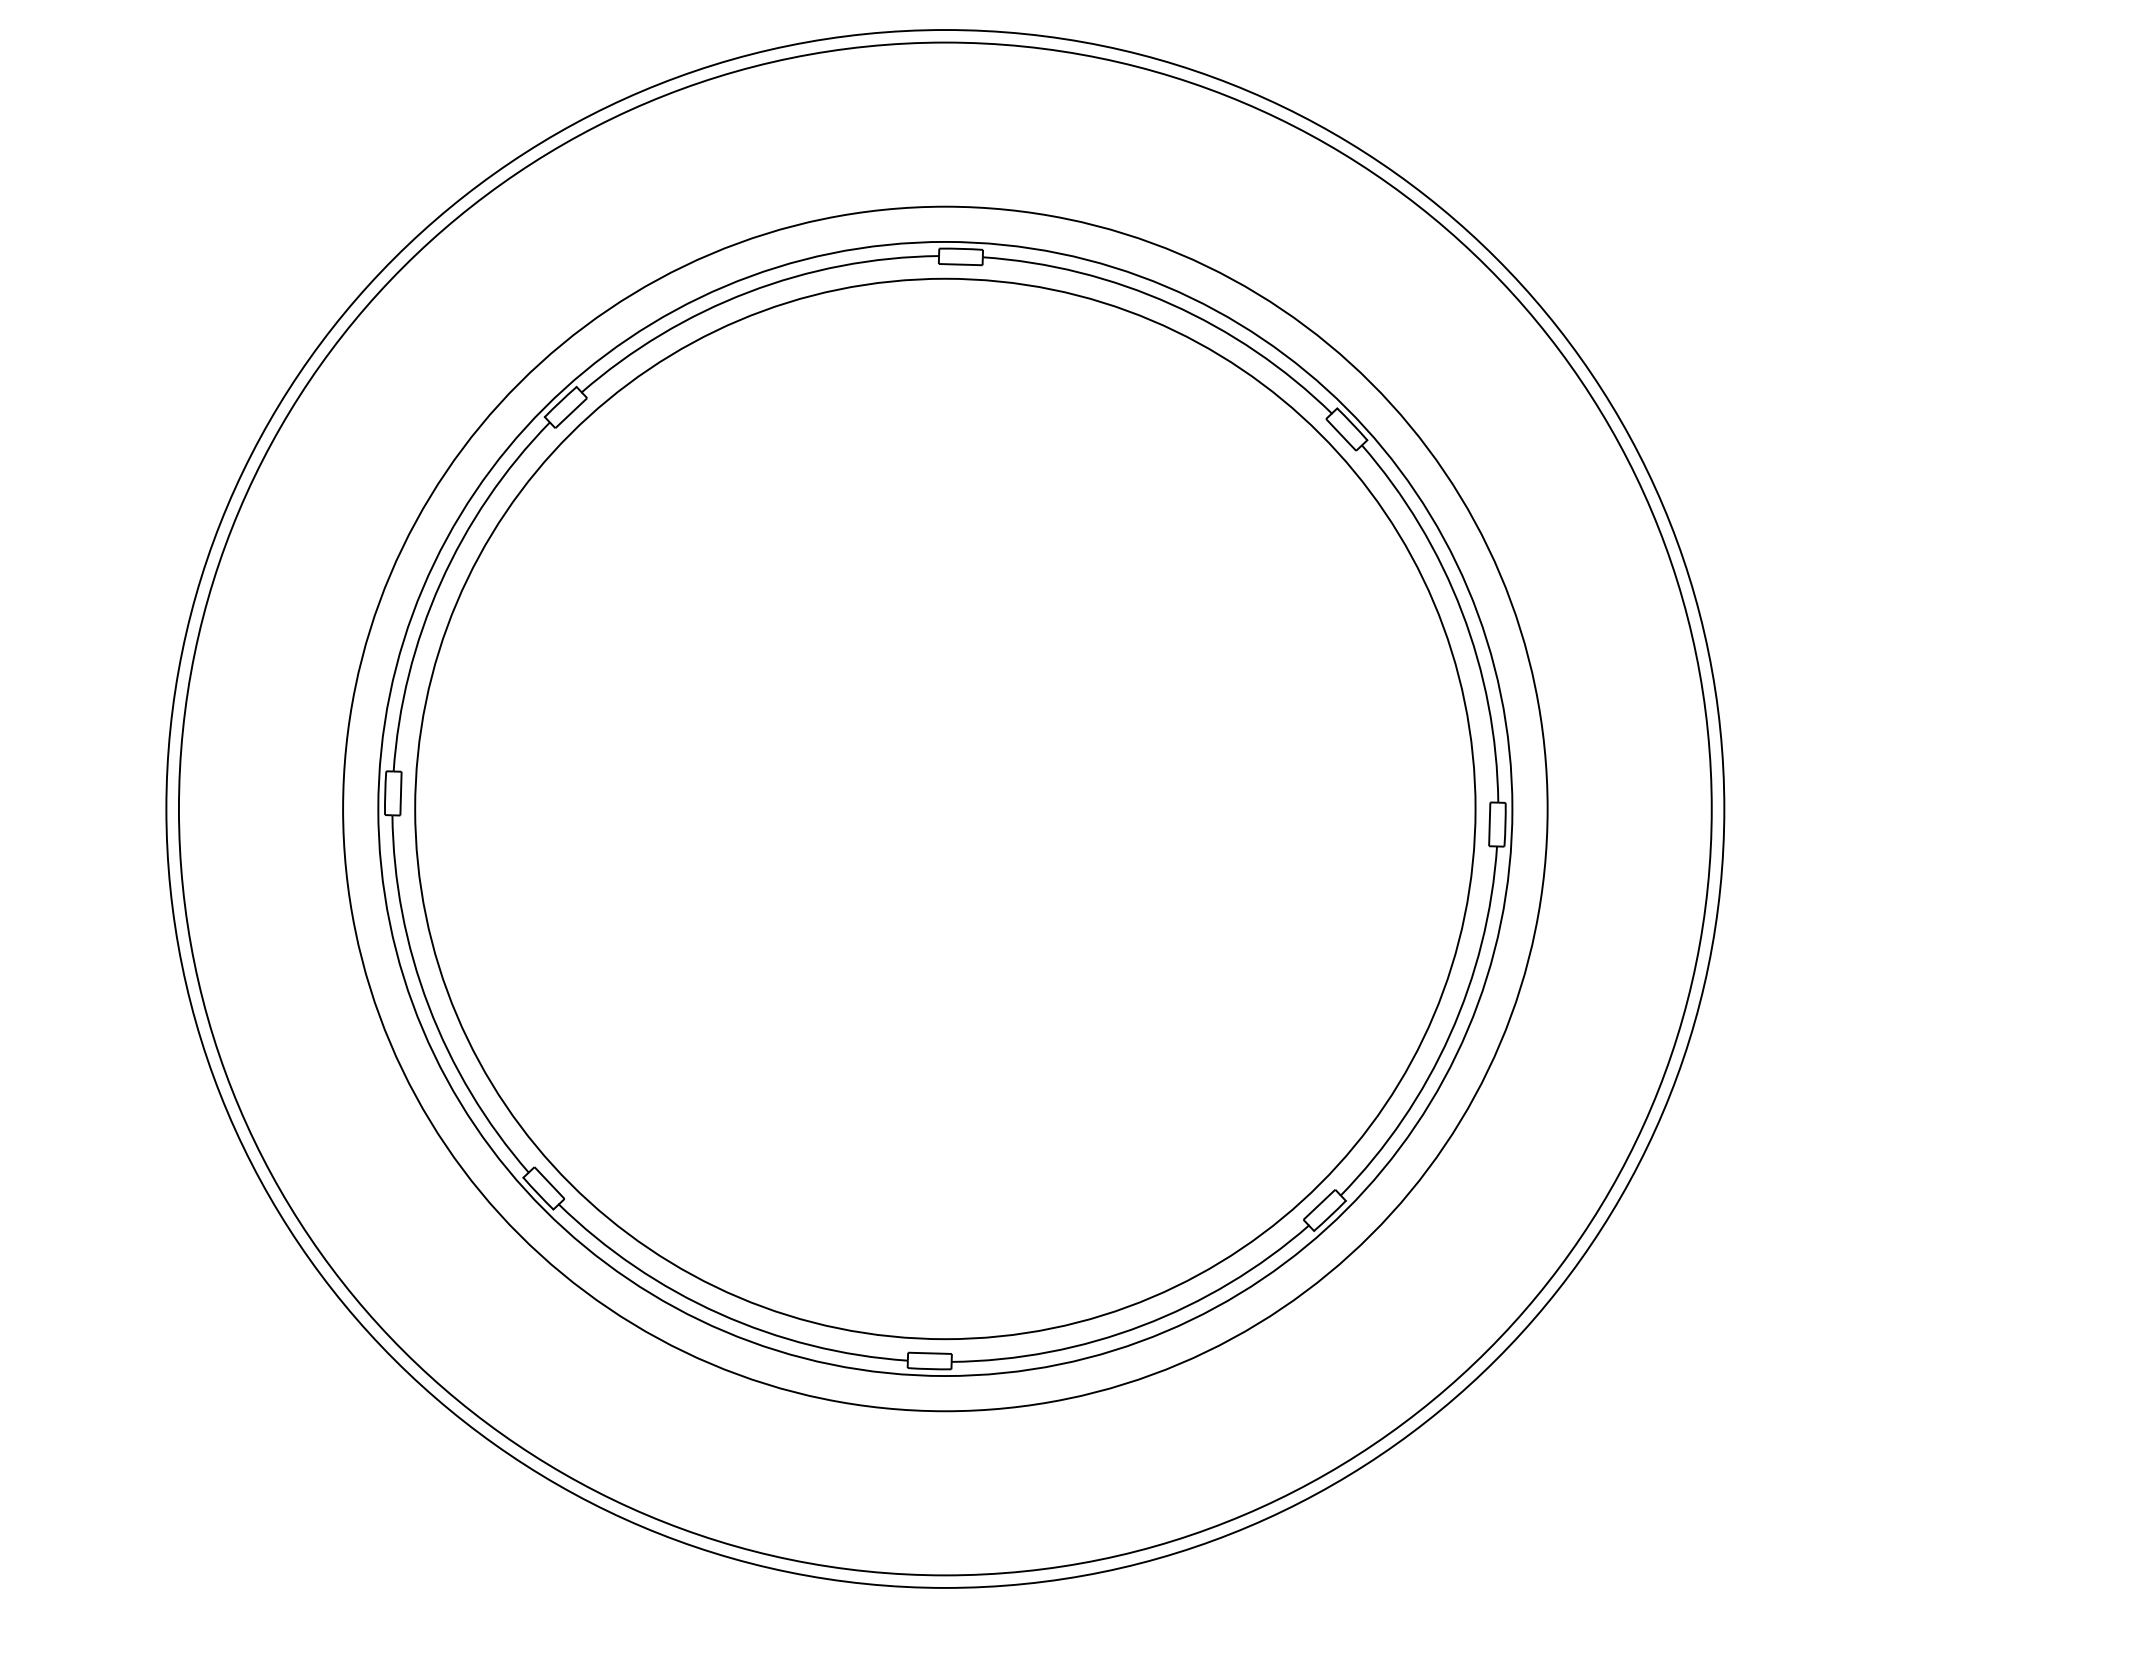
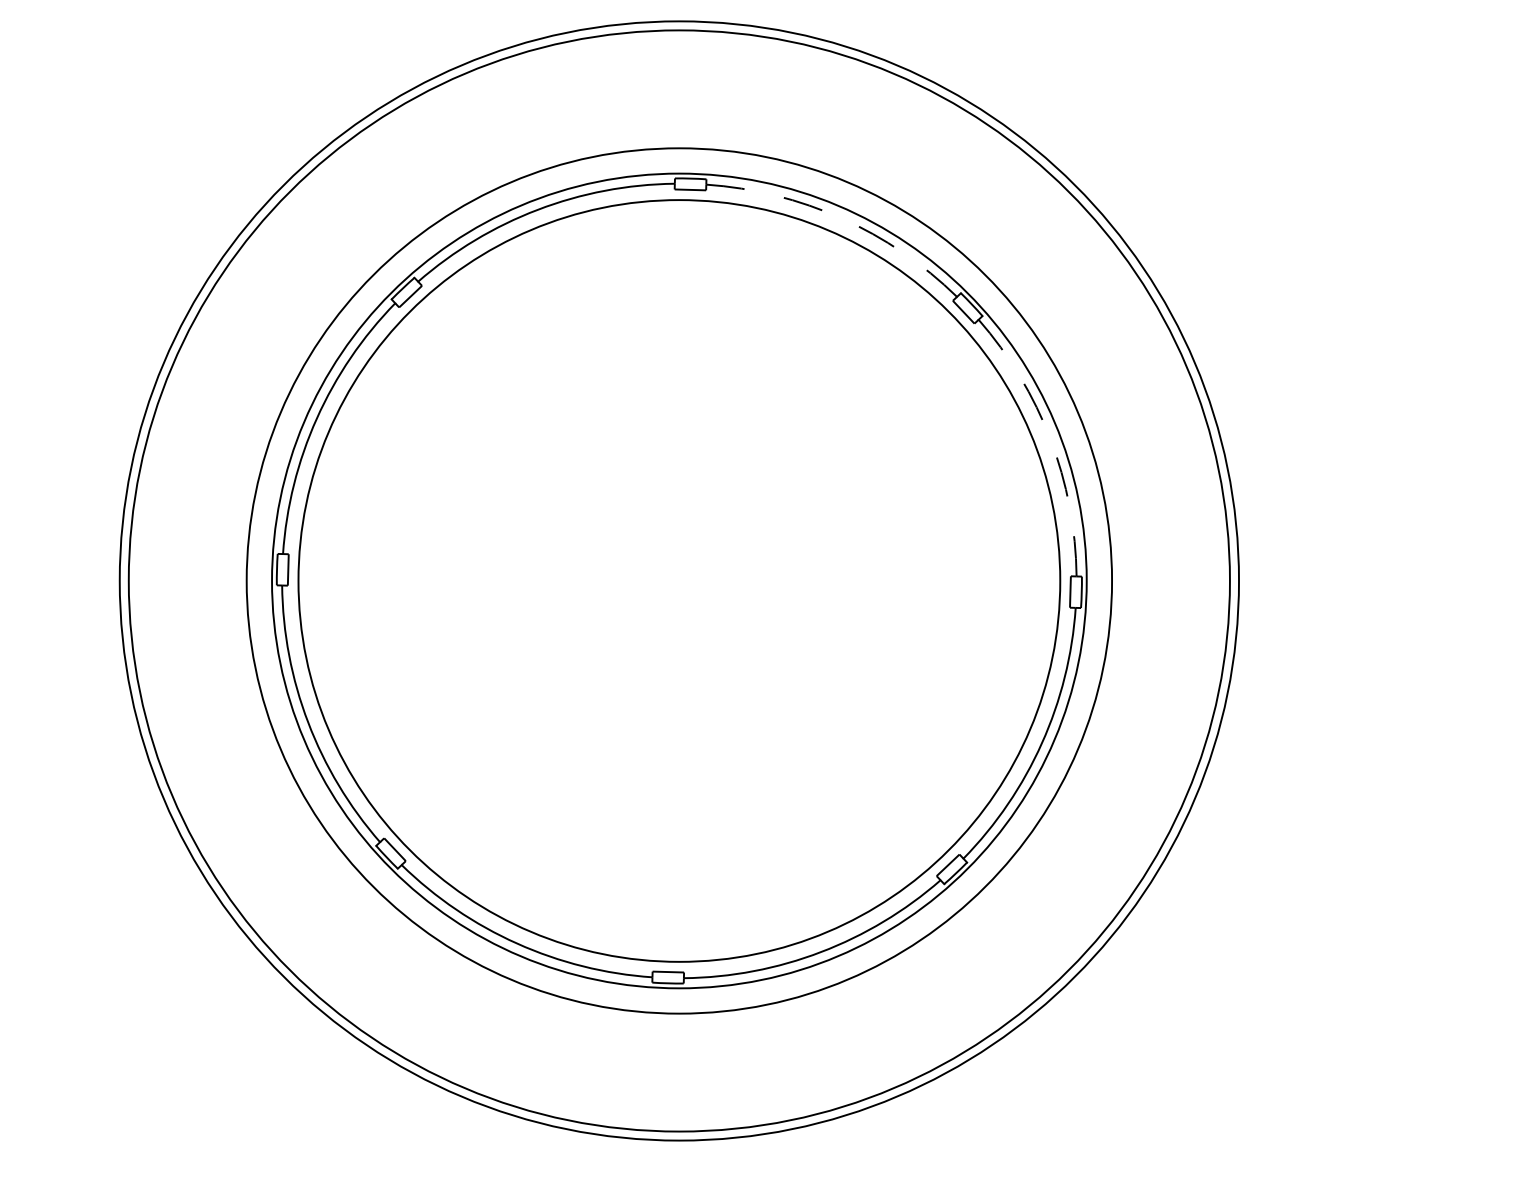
arc: (1171, 304) -> (841, 218), solid -> dashed
arc: (1461, 611) -> (1050, 439), solid -> dashed

